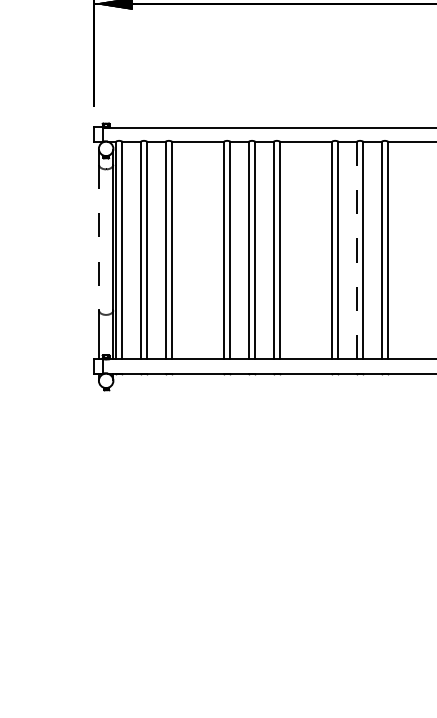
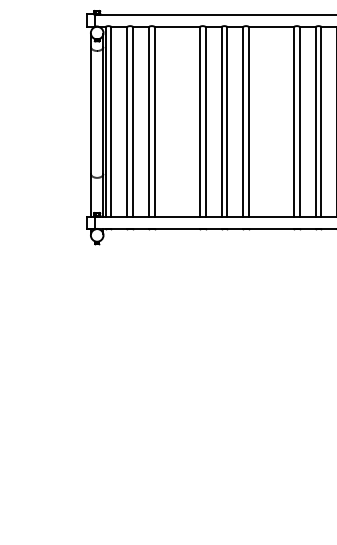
line: (99, 237) -> (91, 110), dashed -> solid
line: (356, 250) -> (315, 121), dashed -> solid

